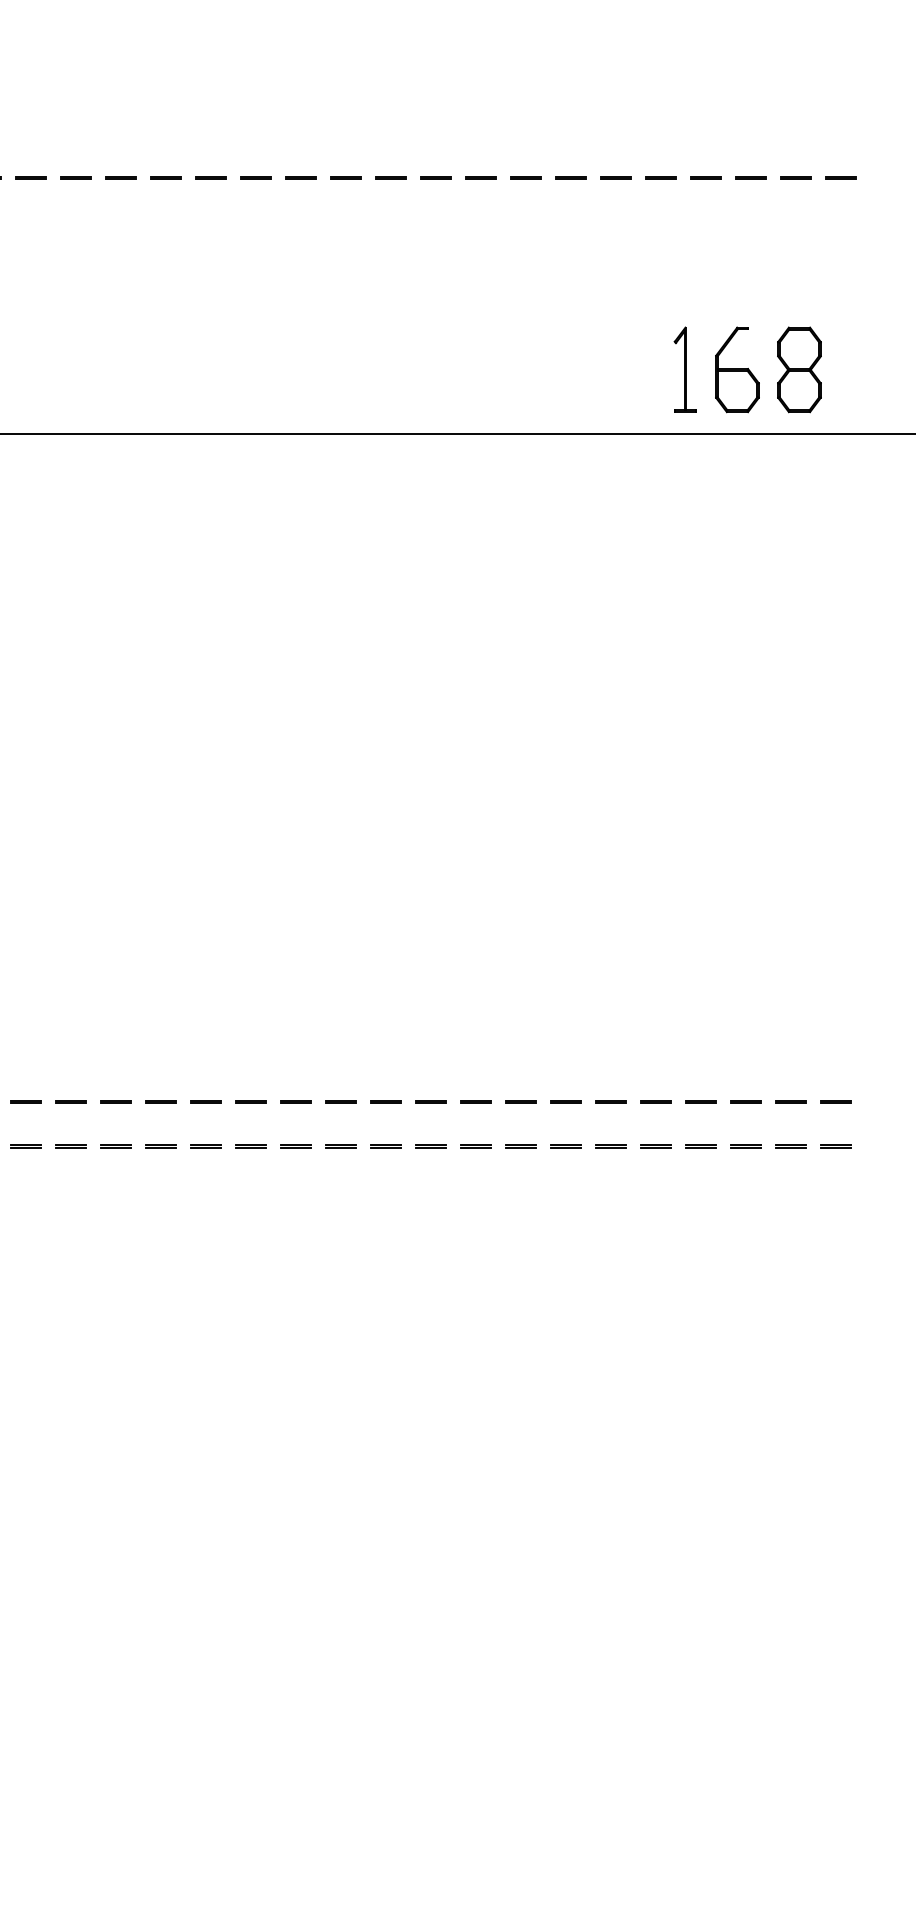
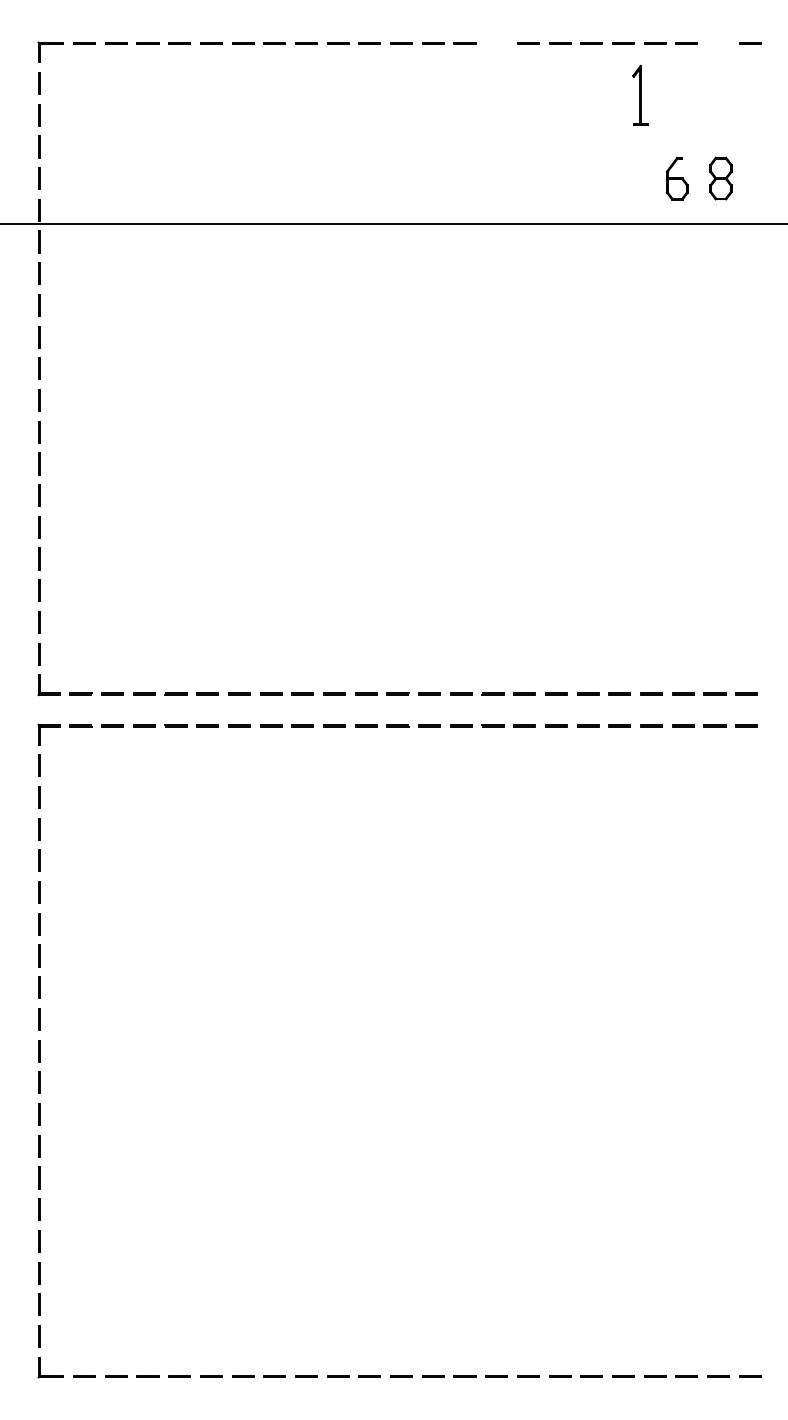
line: (480, 178) -> (496, 43), removed
line: (795, 178) -> (718, 43), removed
part: (685, 368) -> (640, 94), moved
part: (737, 369) -> (677, 178), size x0.7
part: (798, 369) -> (720, 178), size x0.7

